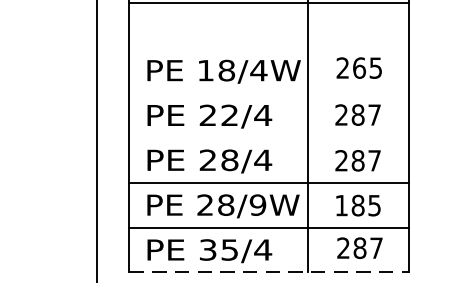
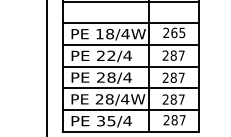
line: (268, 48) -> (130, 23), added
line: (268, 92) -> (130, 44), added
line: (268, 137) -> (130, 66), added
text: (258, 205) -> (125, 99), 28/9W -> 28/4W
text: (357, 205) -> (173, 99), 185 -> 287
line: (268, 271) -> (130, 131), dashed -> solid

